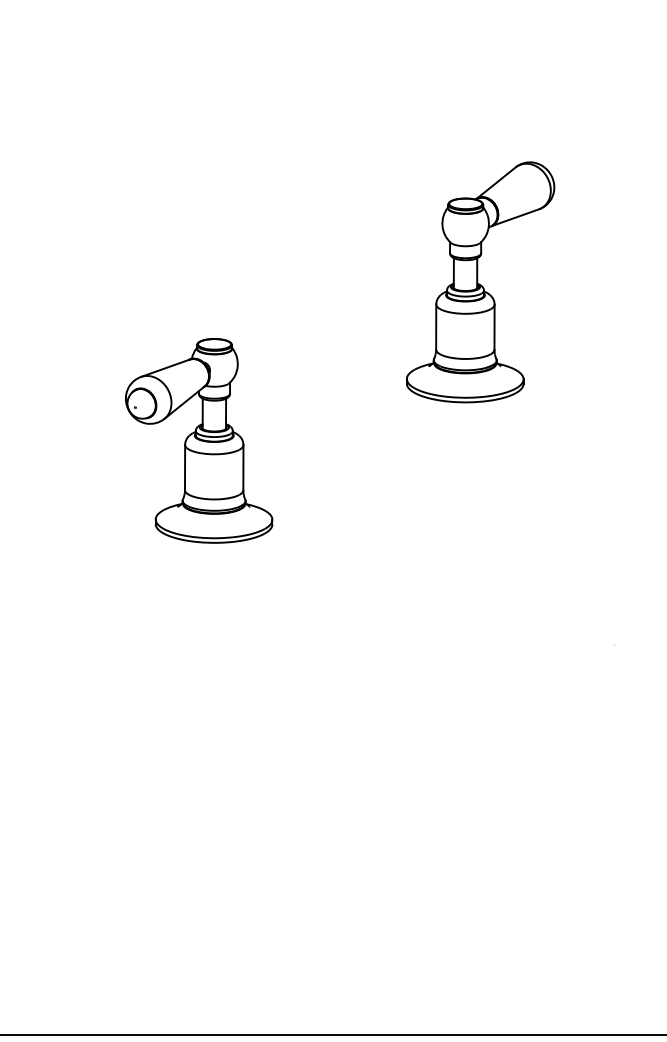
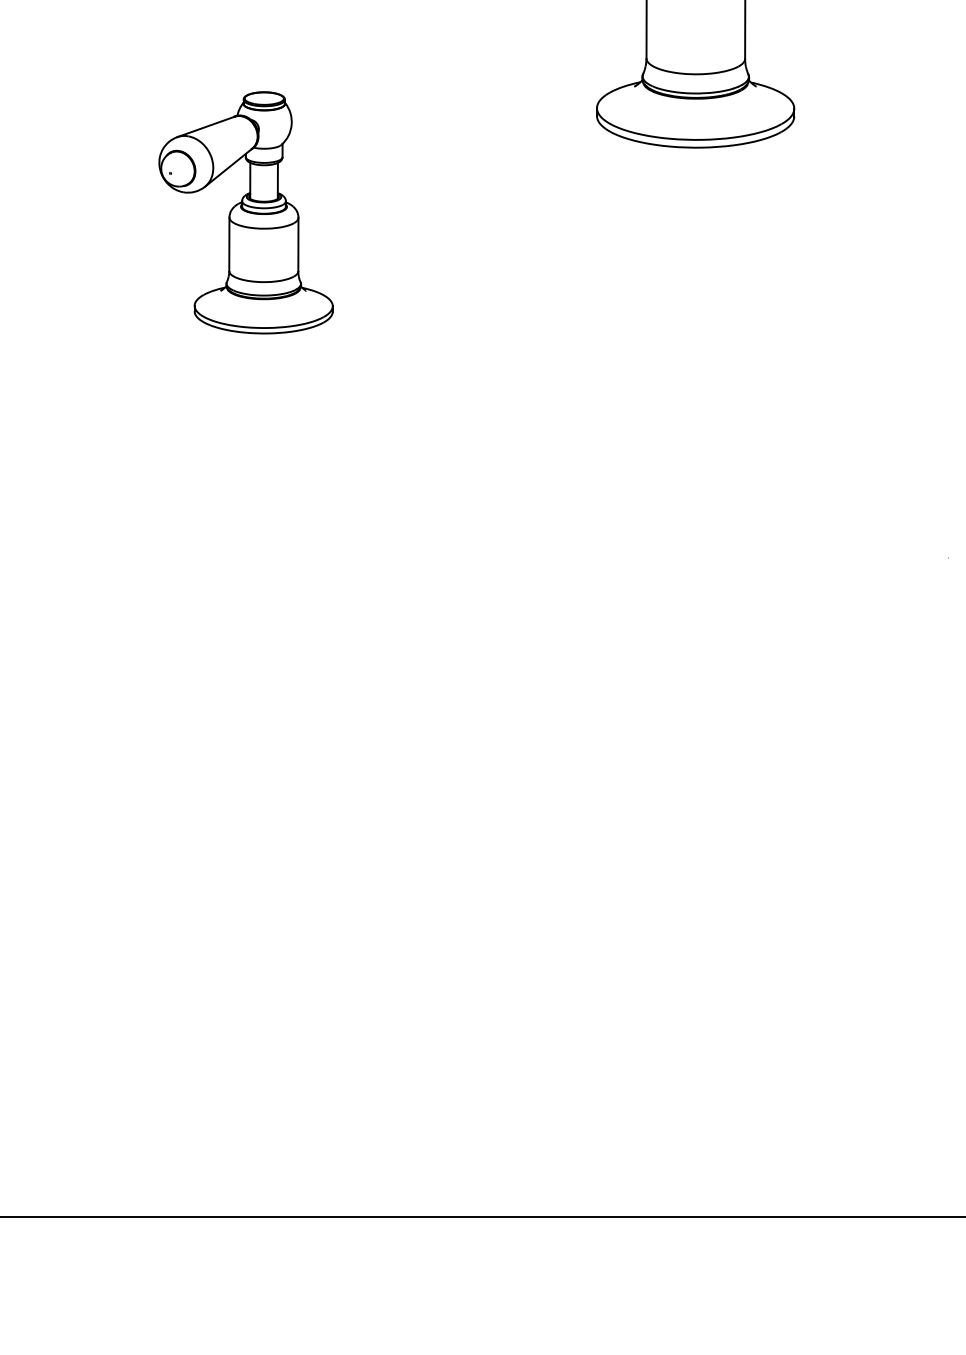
part: (199, 440) -> (246, 212), size x0.7

